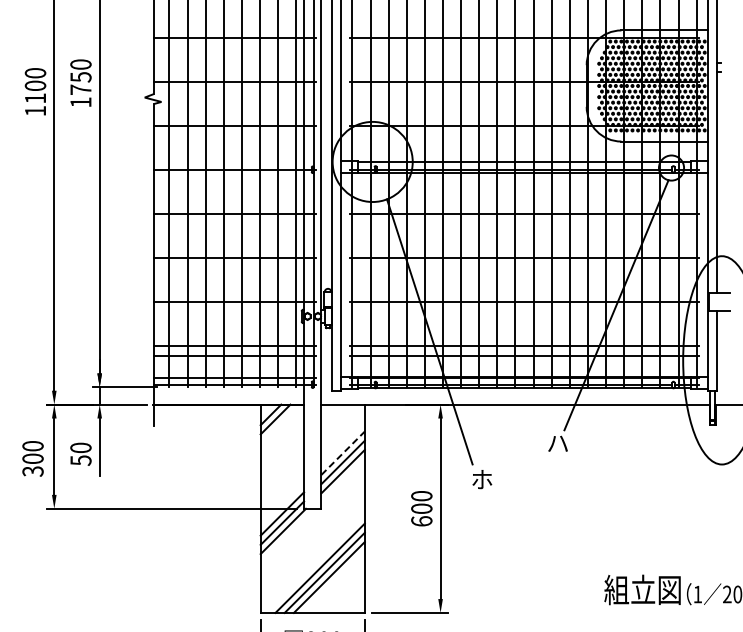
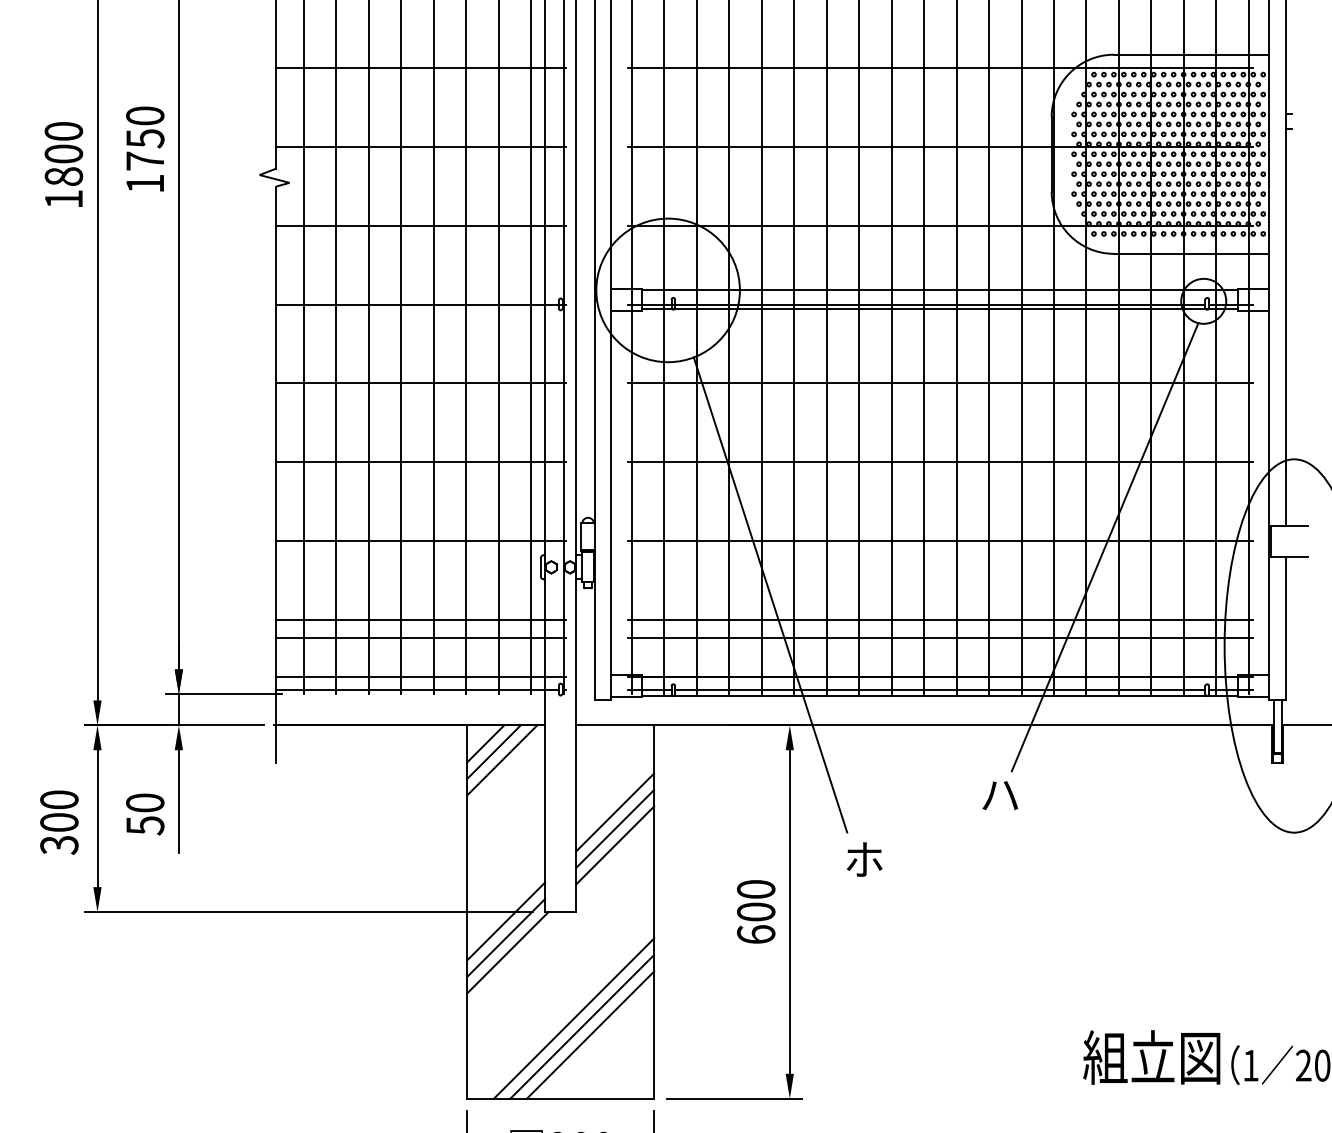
text: (35, 98) -> (63, 176), 1100 -> 1800
line: (279, 423) -> (501, 759), added
line: (343, 453) -> (615, 812), dashed -> solid

